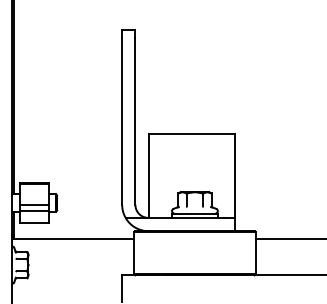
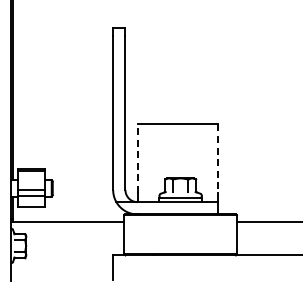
line: (148, 170) -> (137, 158), solid -> dashed
line: (234, 171) -> (217, 159), solid -> dashed

